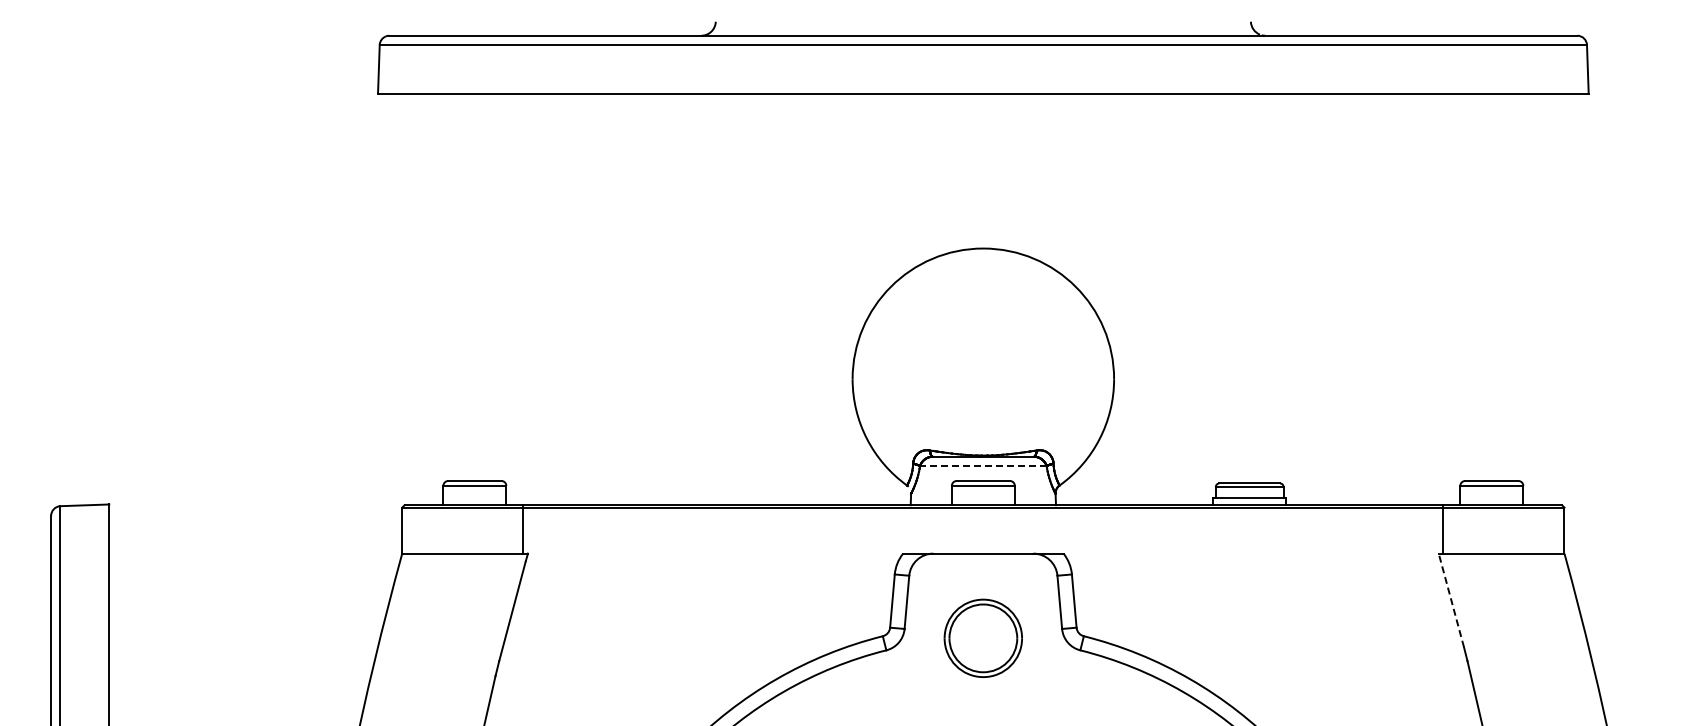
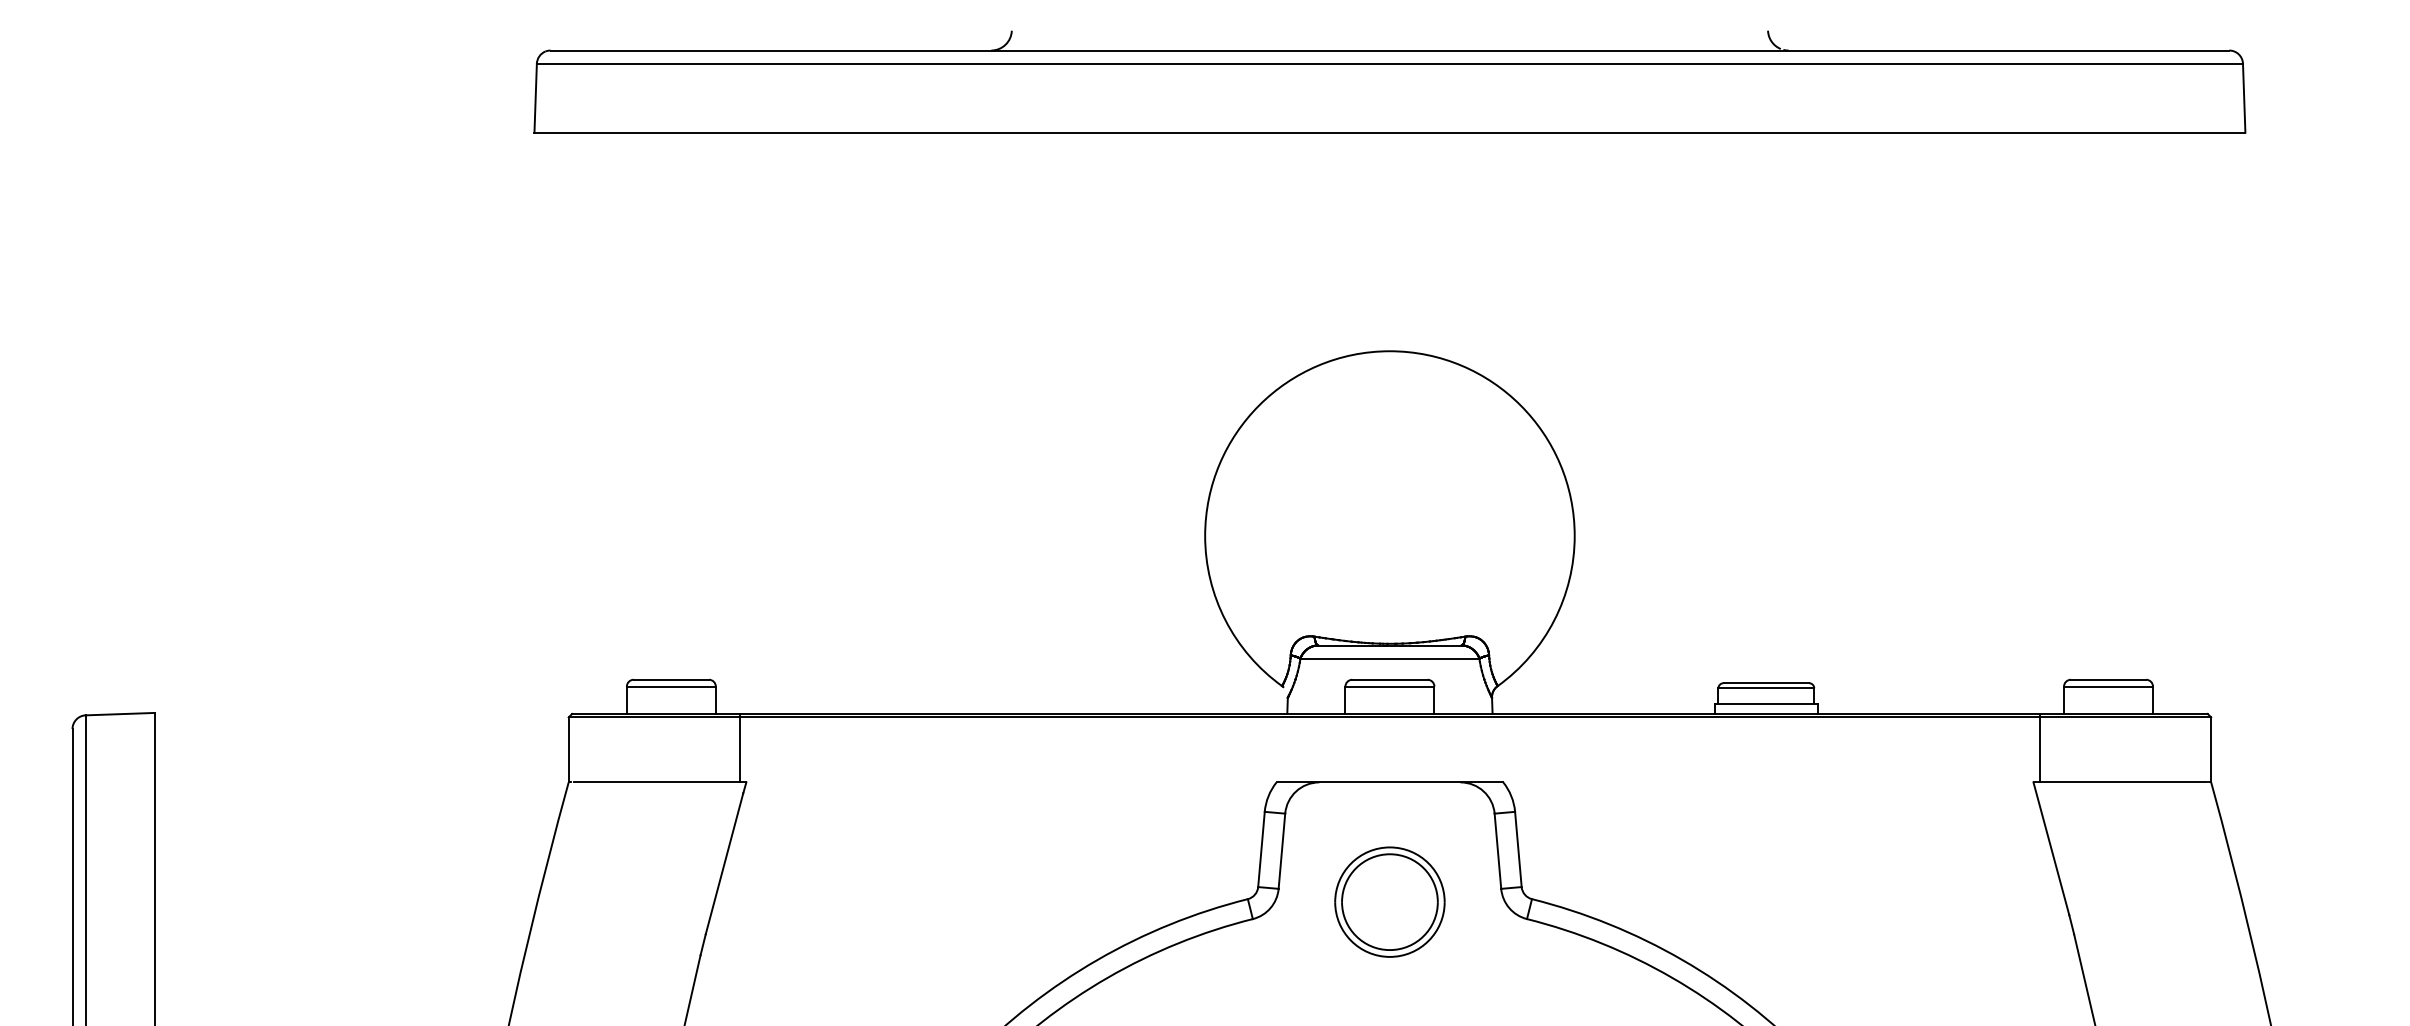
line: (982, 466) -> (1388, 659), dashed -> solid
line: (1451, 600) -> (2051, 848), dashed -> solid

